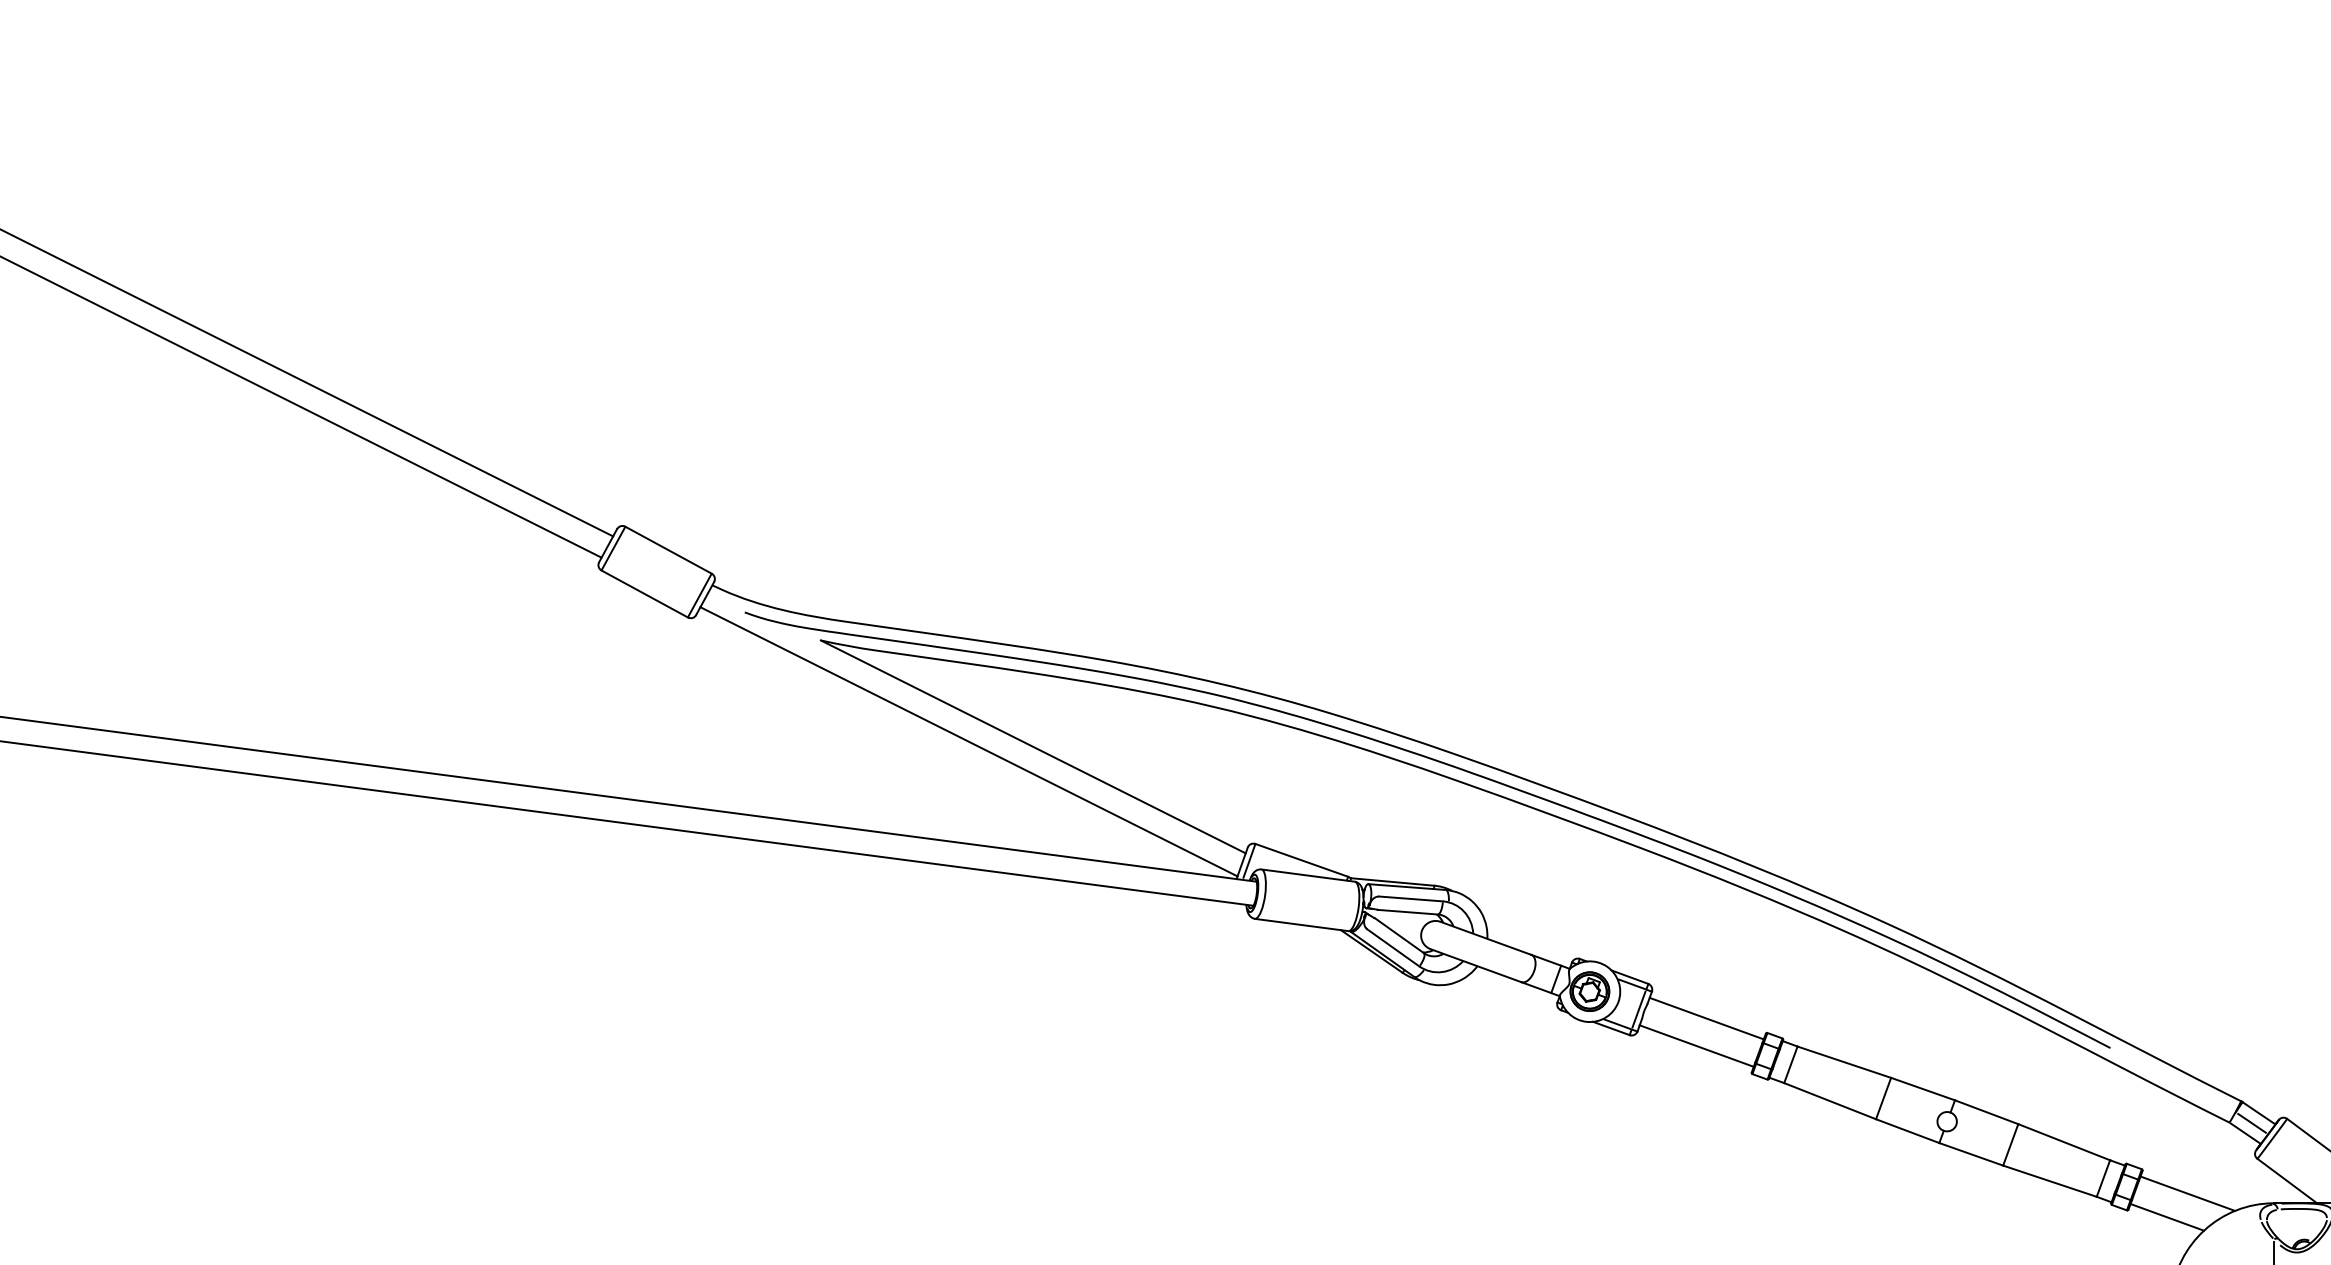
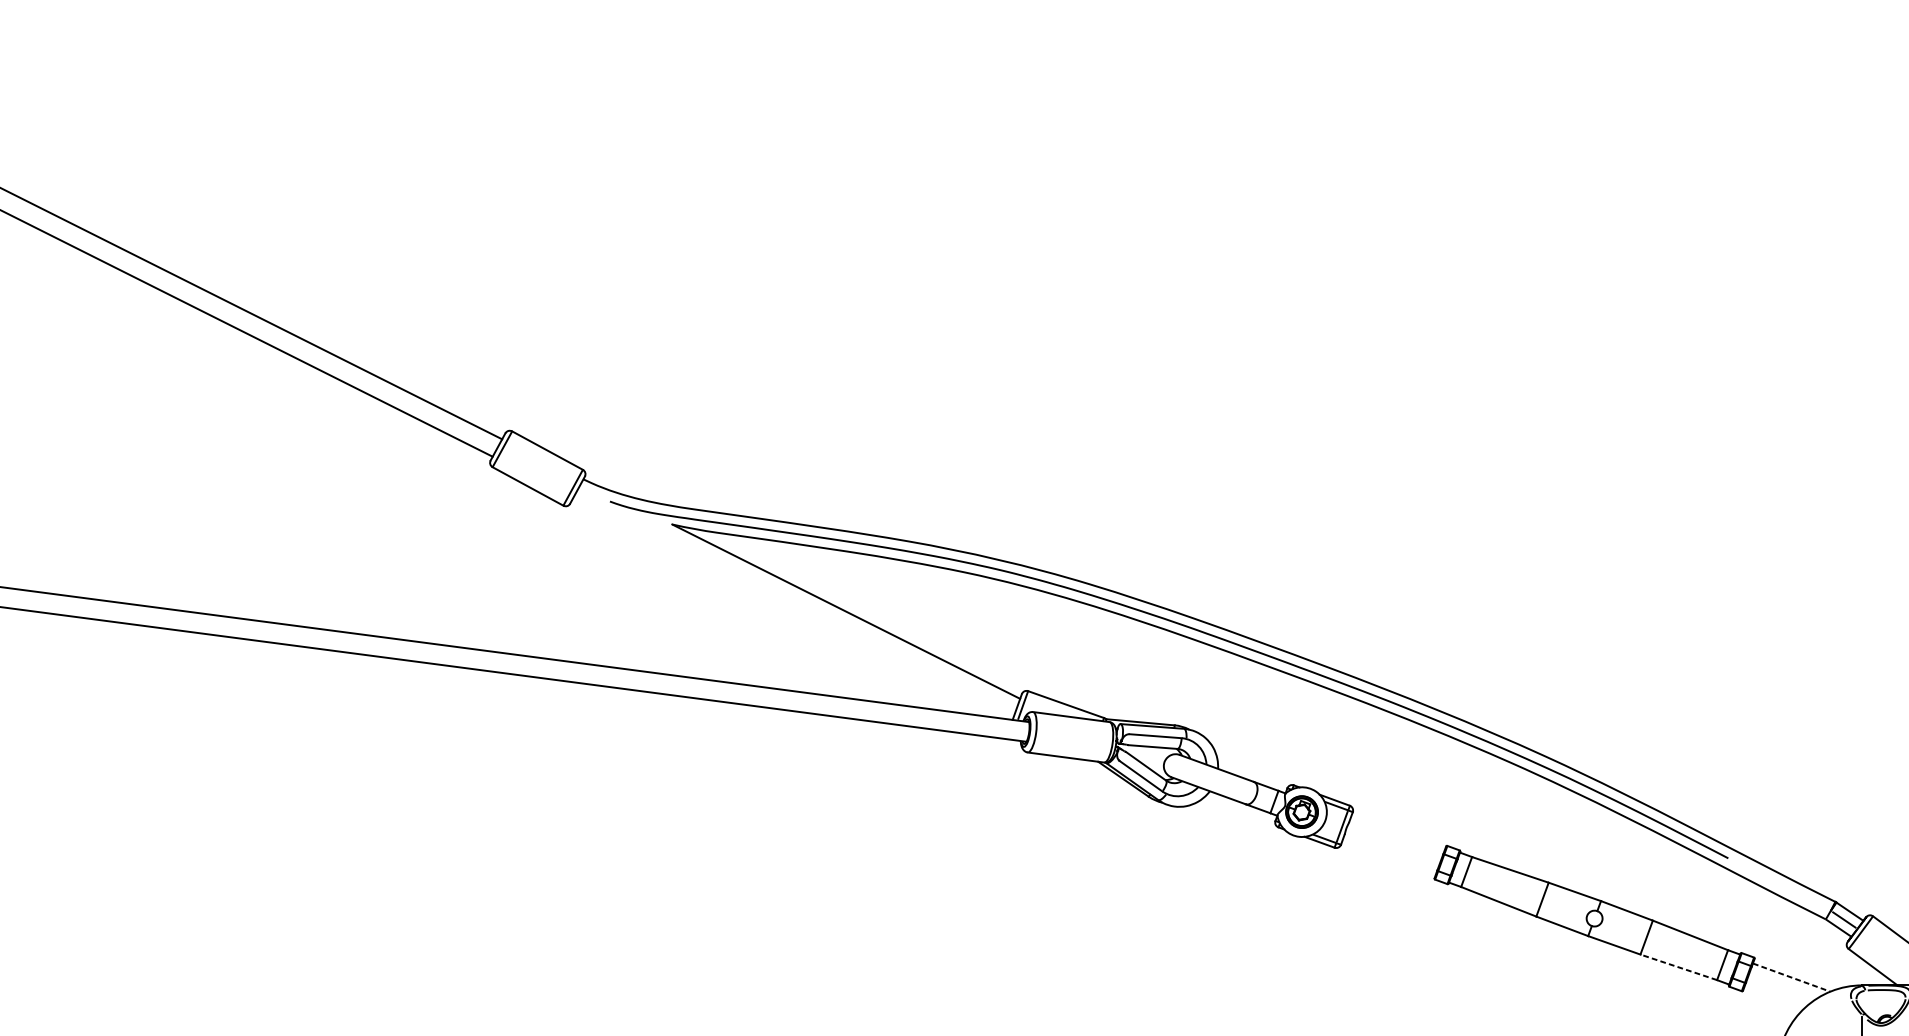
line: (968, 741) -> (793, 607), removed
line: (1706, 1018) -> (1397, 834), removed
line: (1696, 1045) -> (1389, 856), removed
line: (2049, 1181) -> (1678, 967), solid -> dashed
line: (2188, 1193) -> (1792, 977), solid -> dashed
line: (2166, 1216) -> (1774, 996), removed

